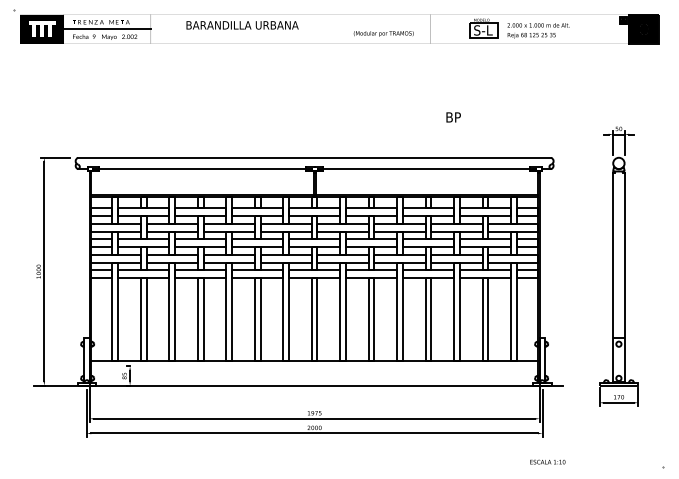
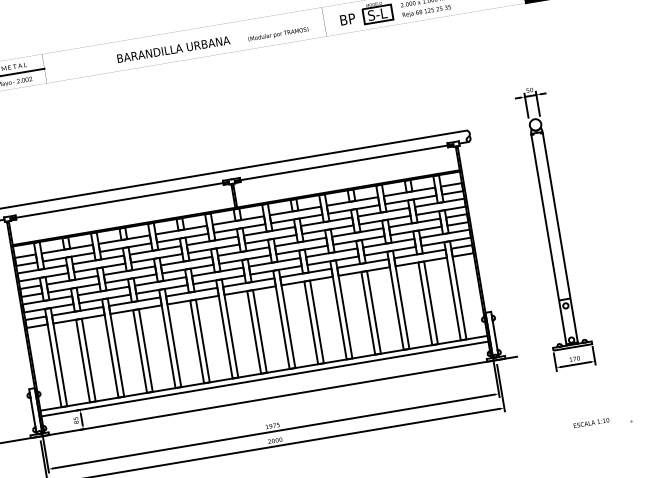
text: (242, 25) -> (173, 49), moved
text: (453, 117) -> (347, 19), moved
line: (314, 366) -> (264, 379), added
text: (547, 461) -> (591, 422), moved

